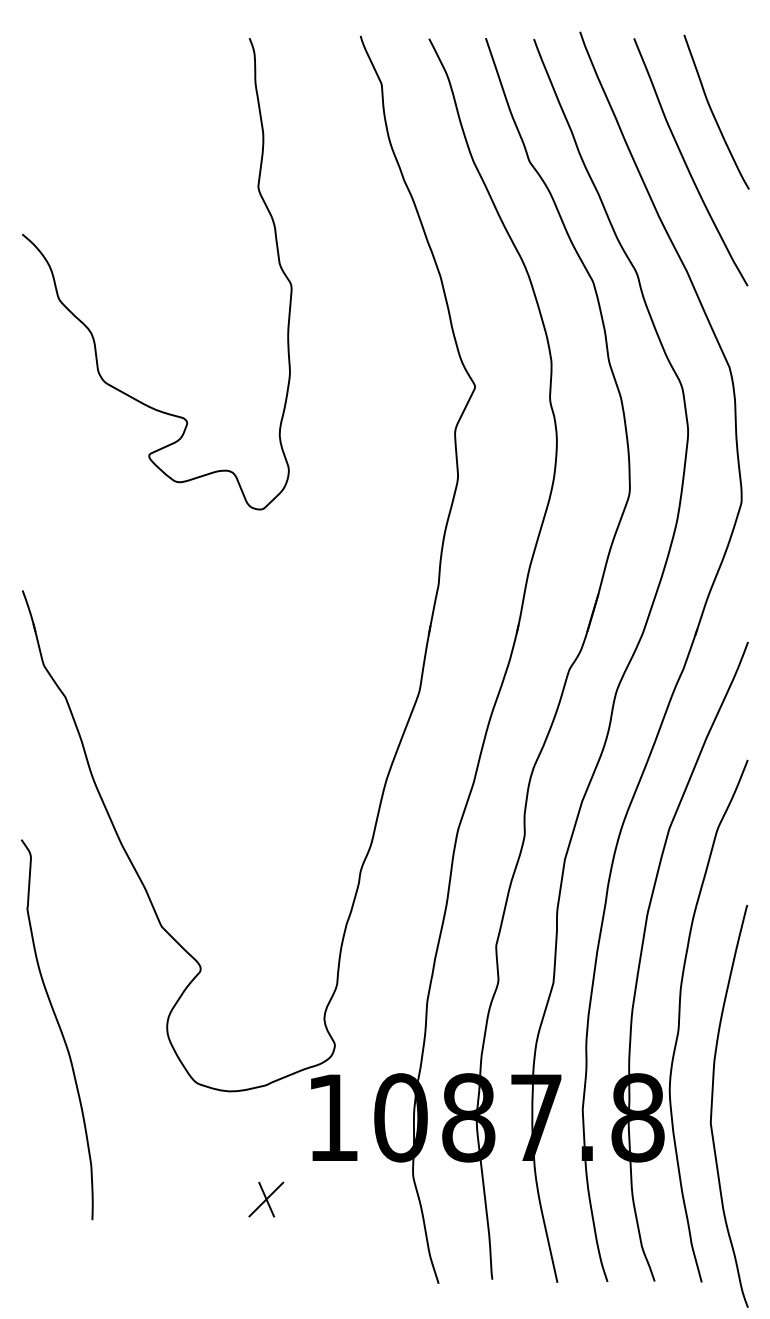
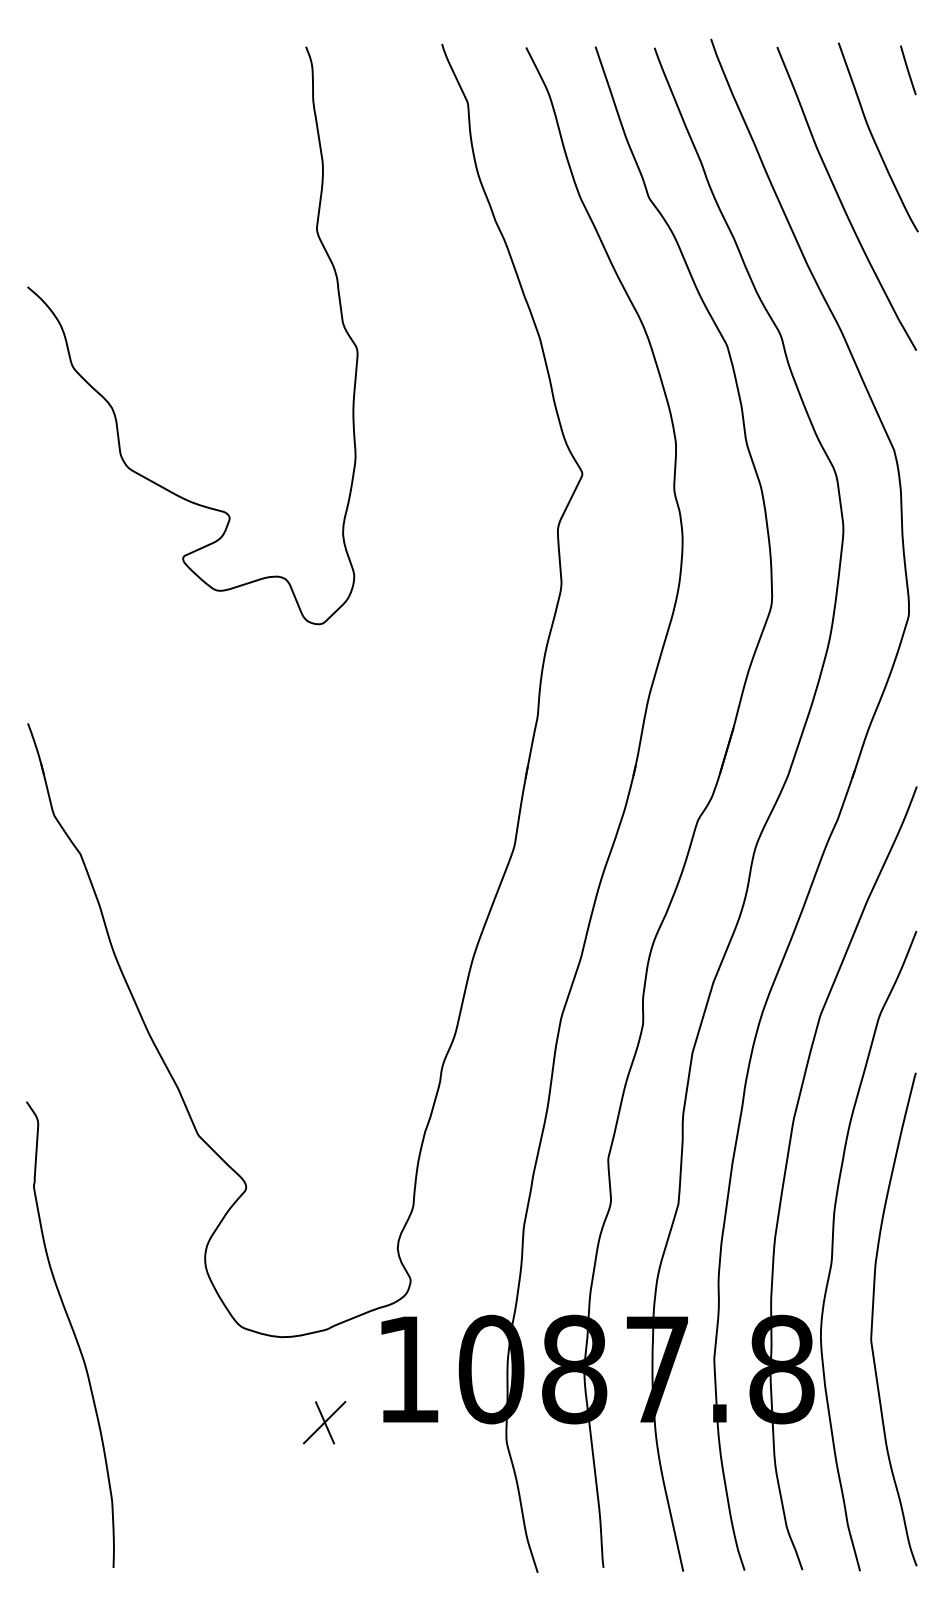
line: (741, 57) -> (908, 70), added
curve: (58, 1028) -> (72, 1332), moved
curve: (712, 1106) -> (873, 1319), moved
part: (266, 1199) -> (324, 1422), moved

